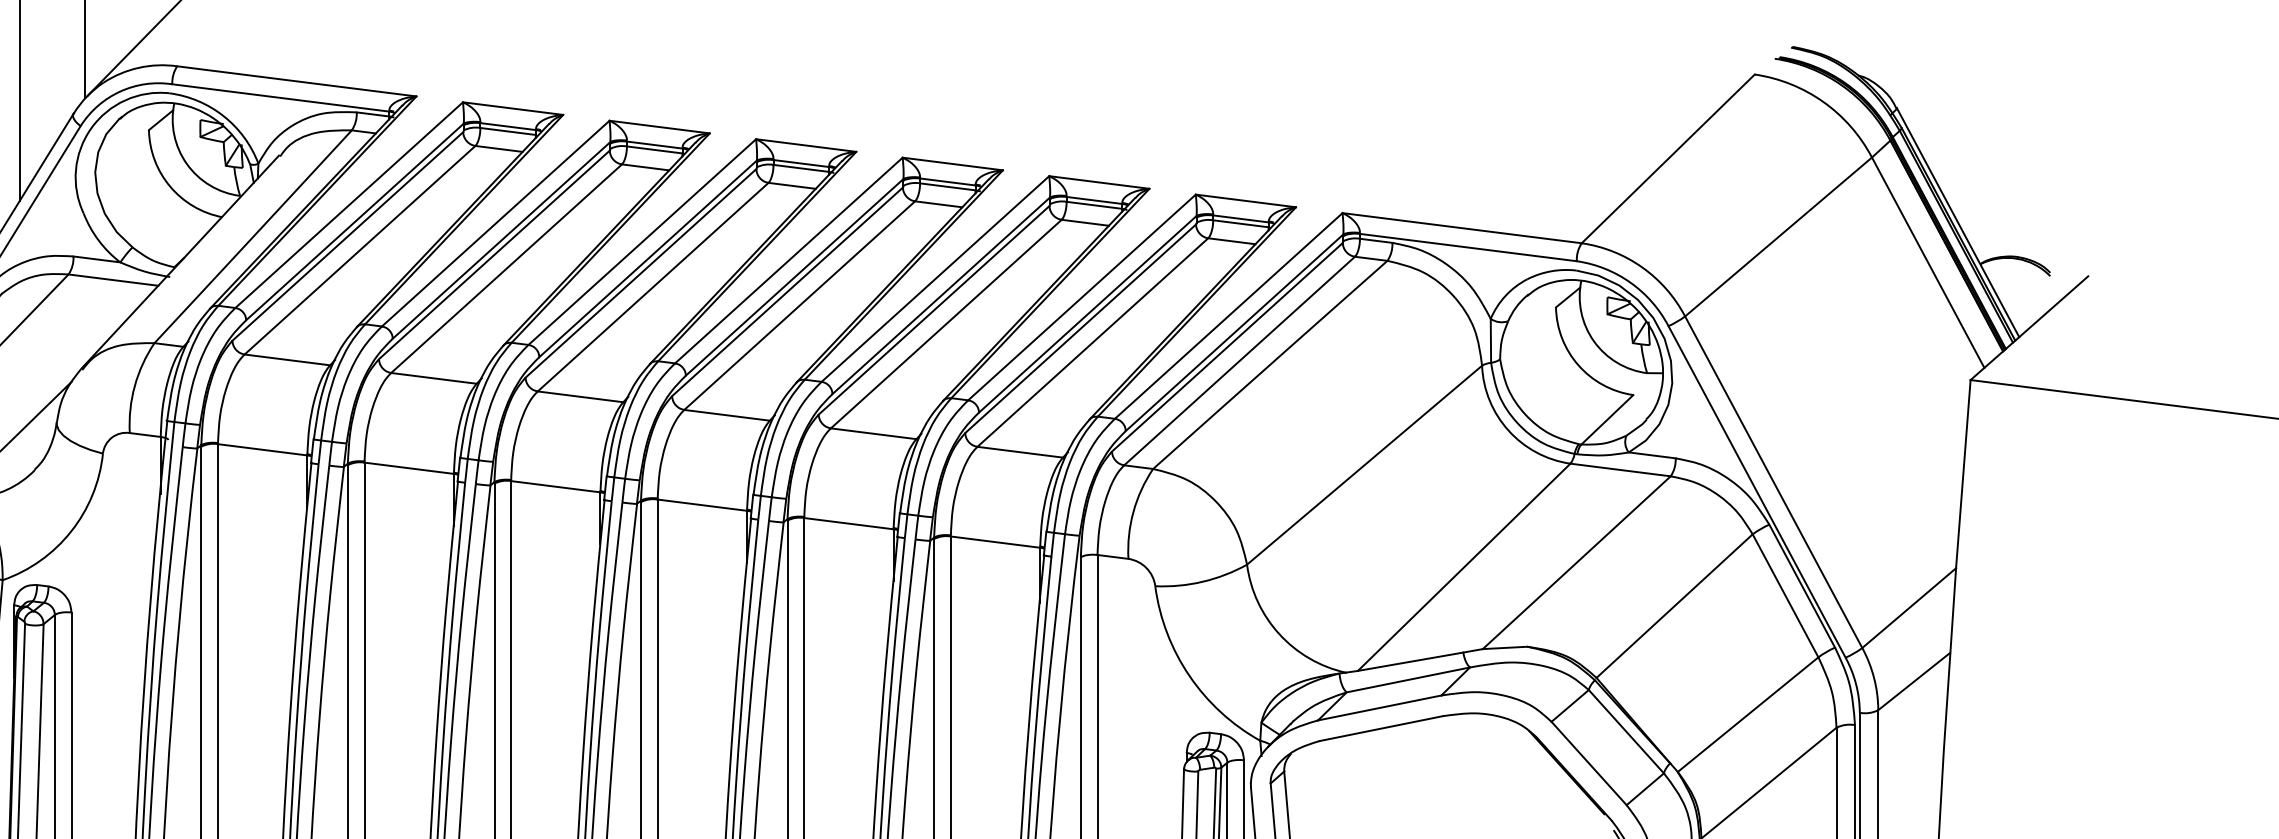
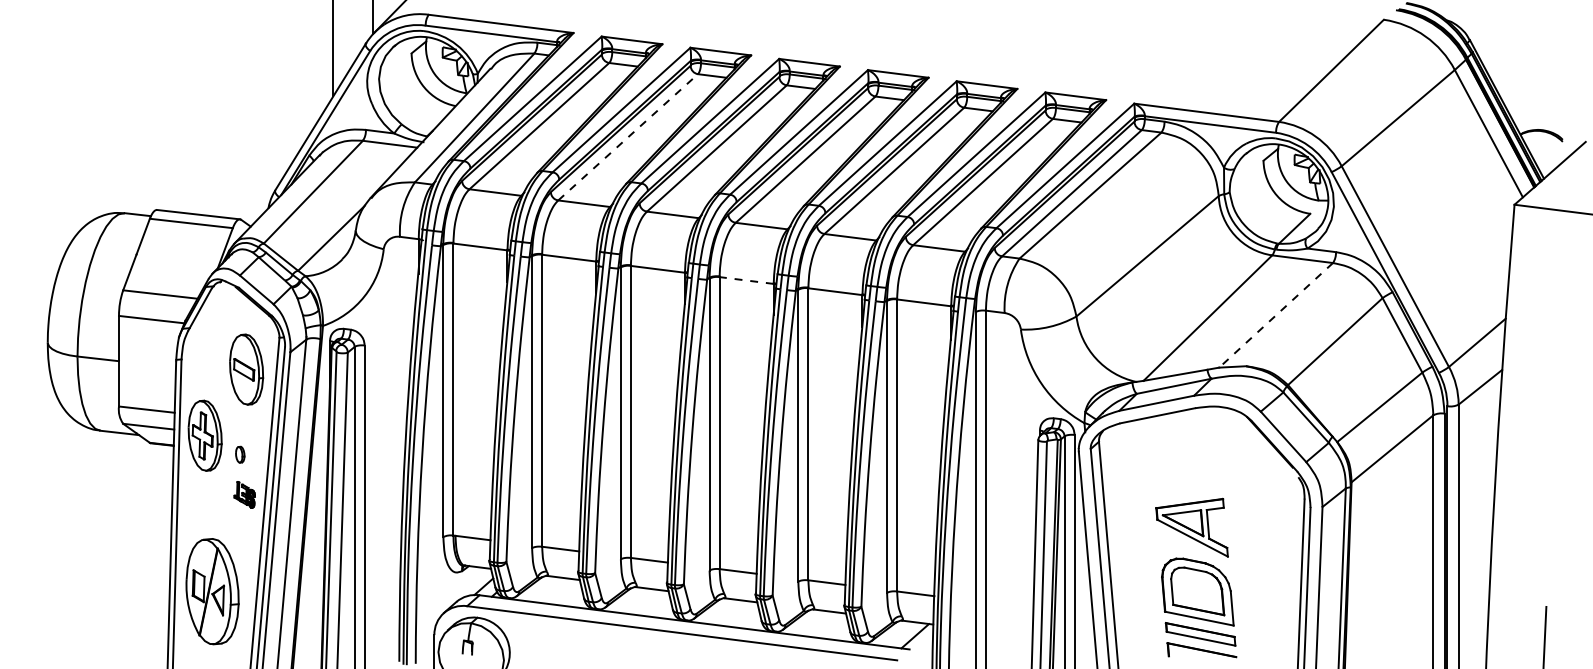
line: (507, 267) -> (628, 136), solid -> dashed
line: (702, 505) -> (746, 280), solid -> dashed
line: (1575, 562) -> (1275, 315), solid -> dashed

